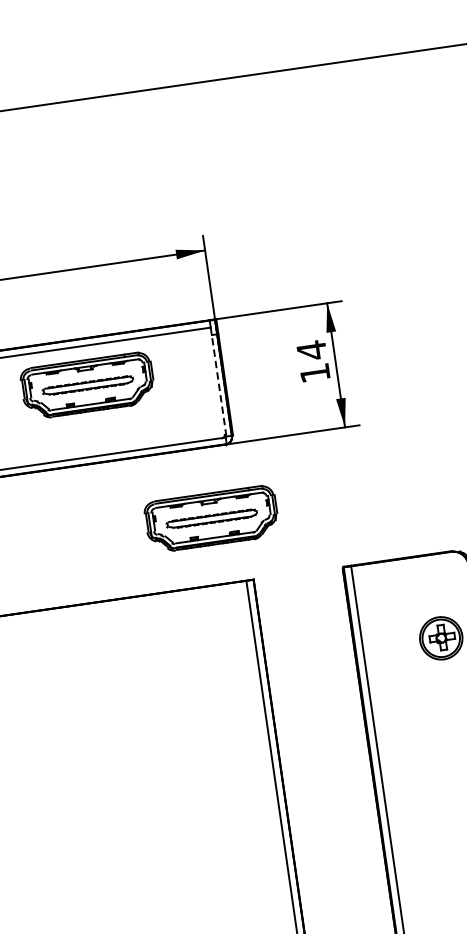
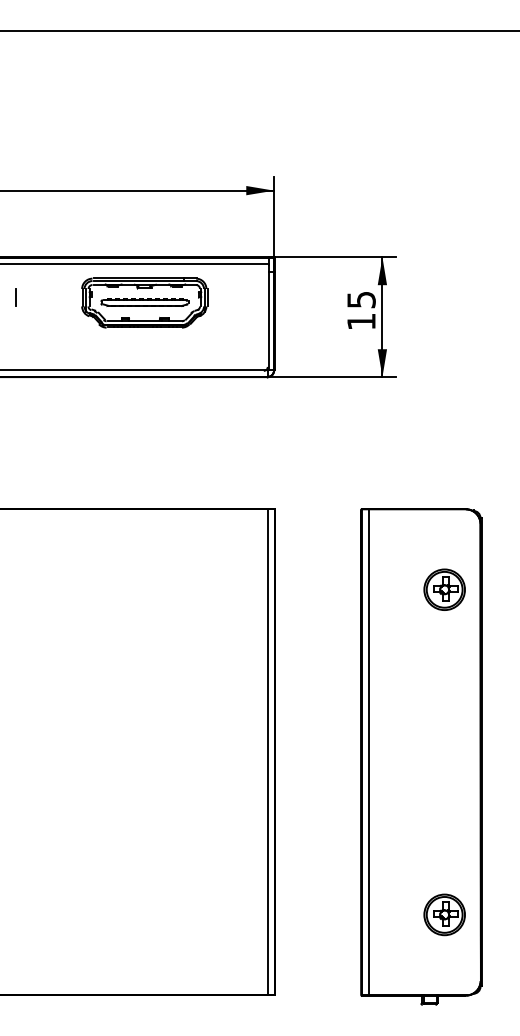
text: (311, 350) -> (361, 299), 14 -> 15
line: (218, 382) -> (268, 317), dashed -> solid
part: (211, 518) -> (243, 445), removed

